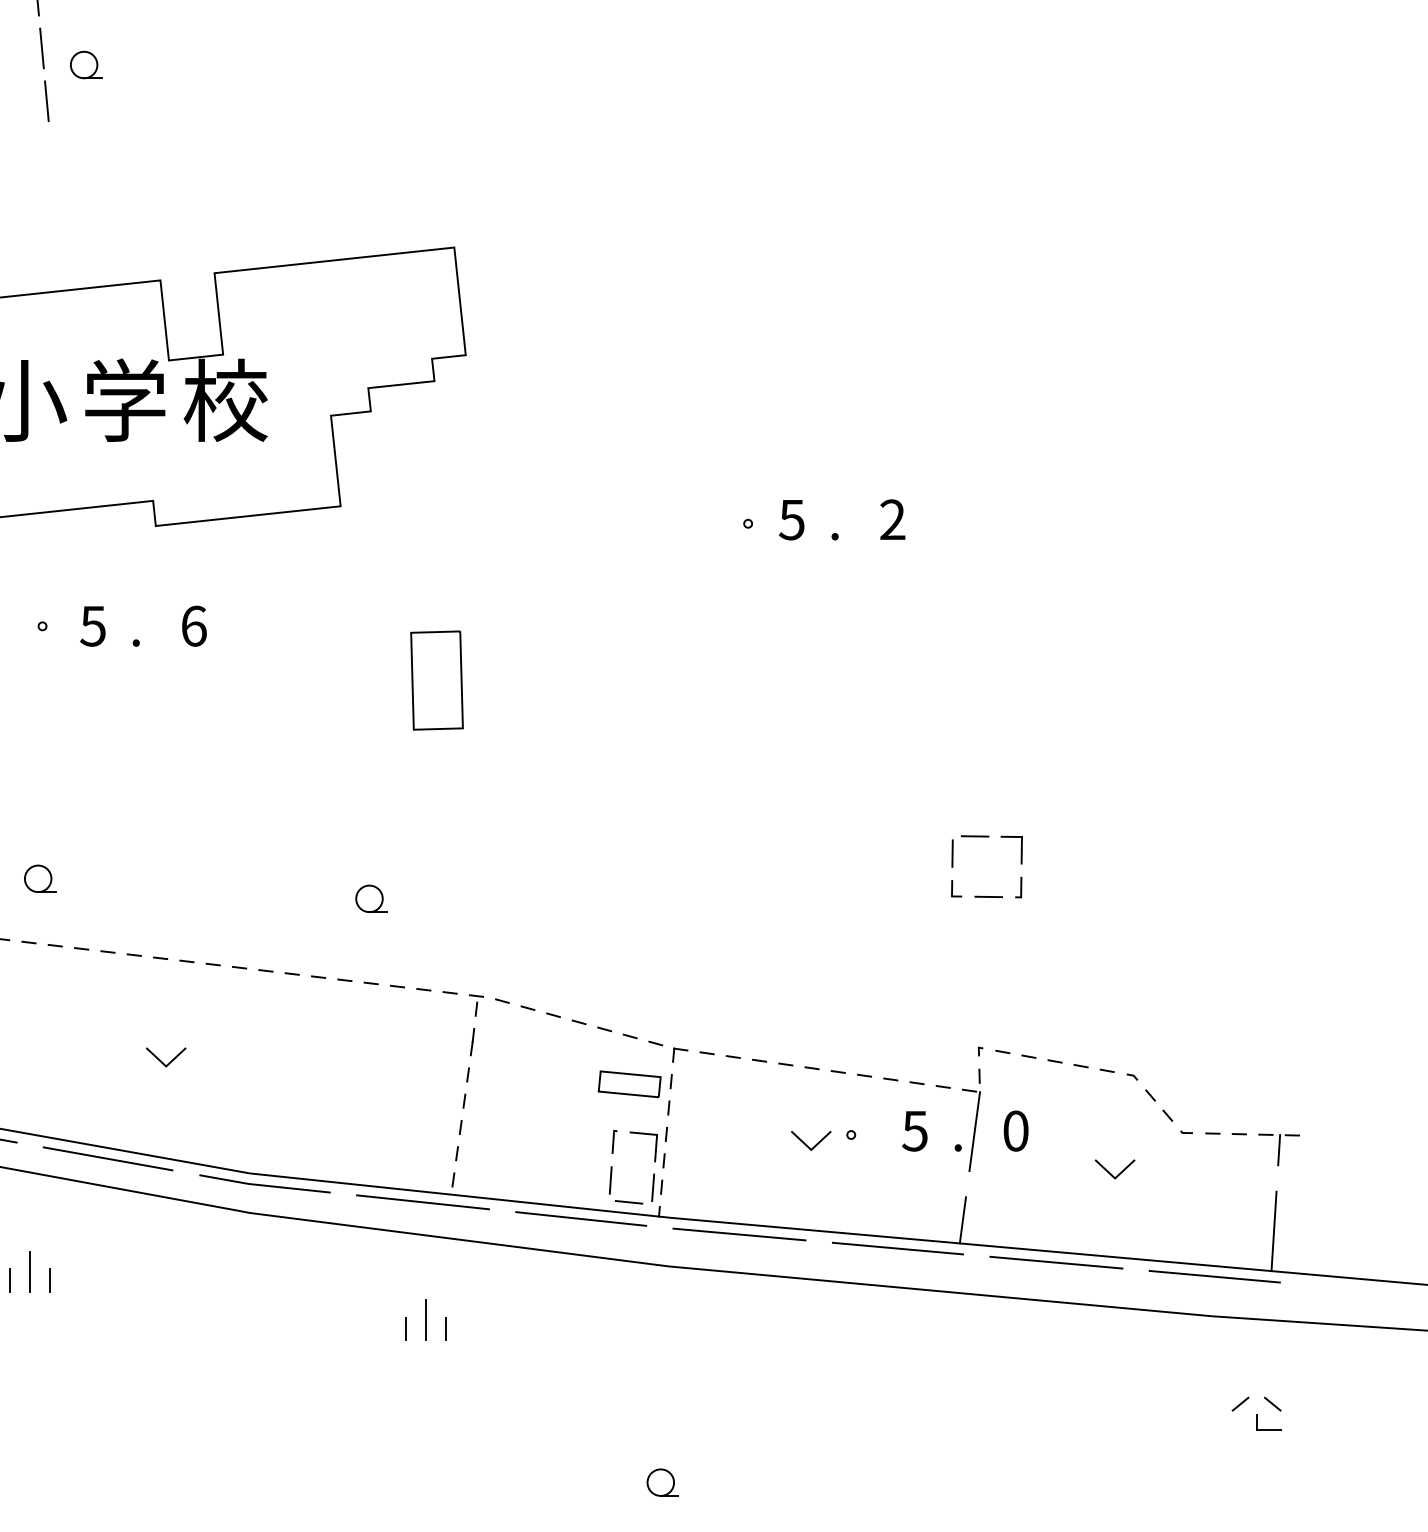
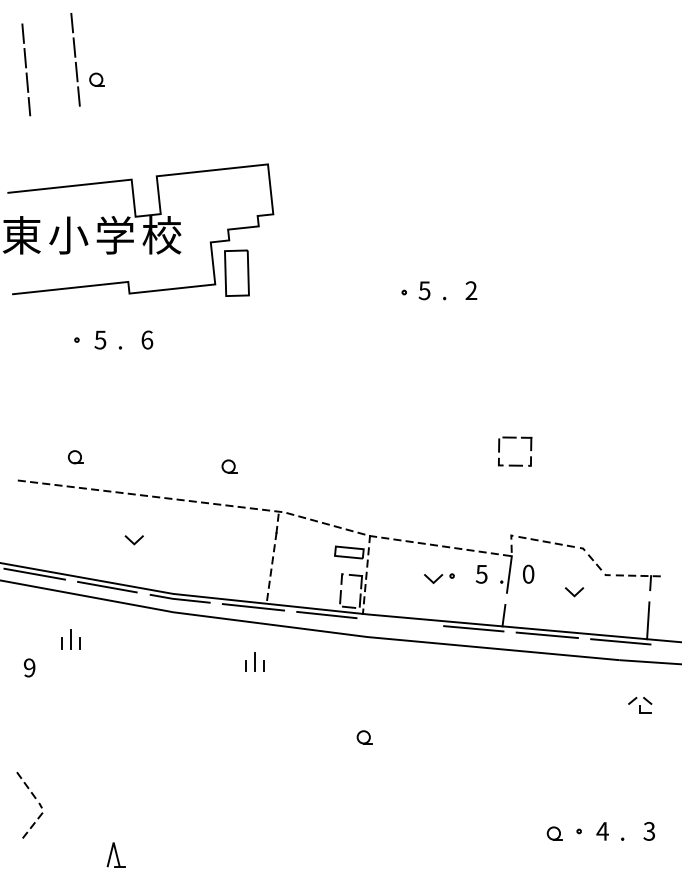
part: (436, 678) -> (236, 272), moved
line: (737, 1232) -> (399, 621), removed

